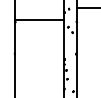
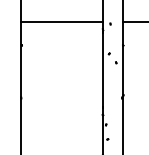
line: (39, 19) -> (61, 21), moved

